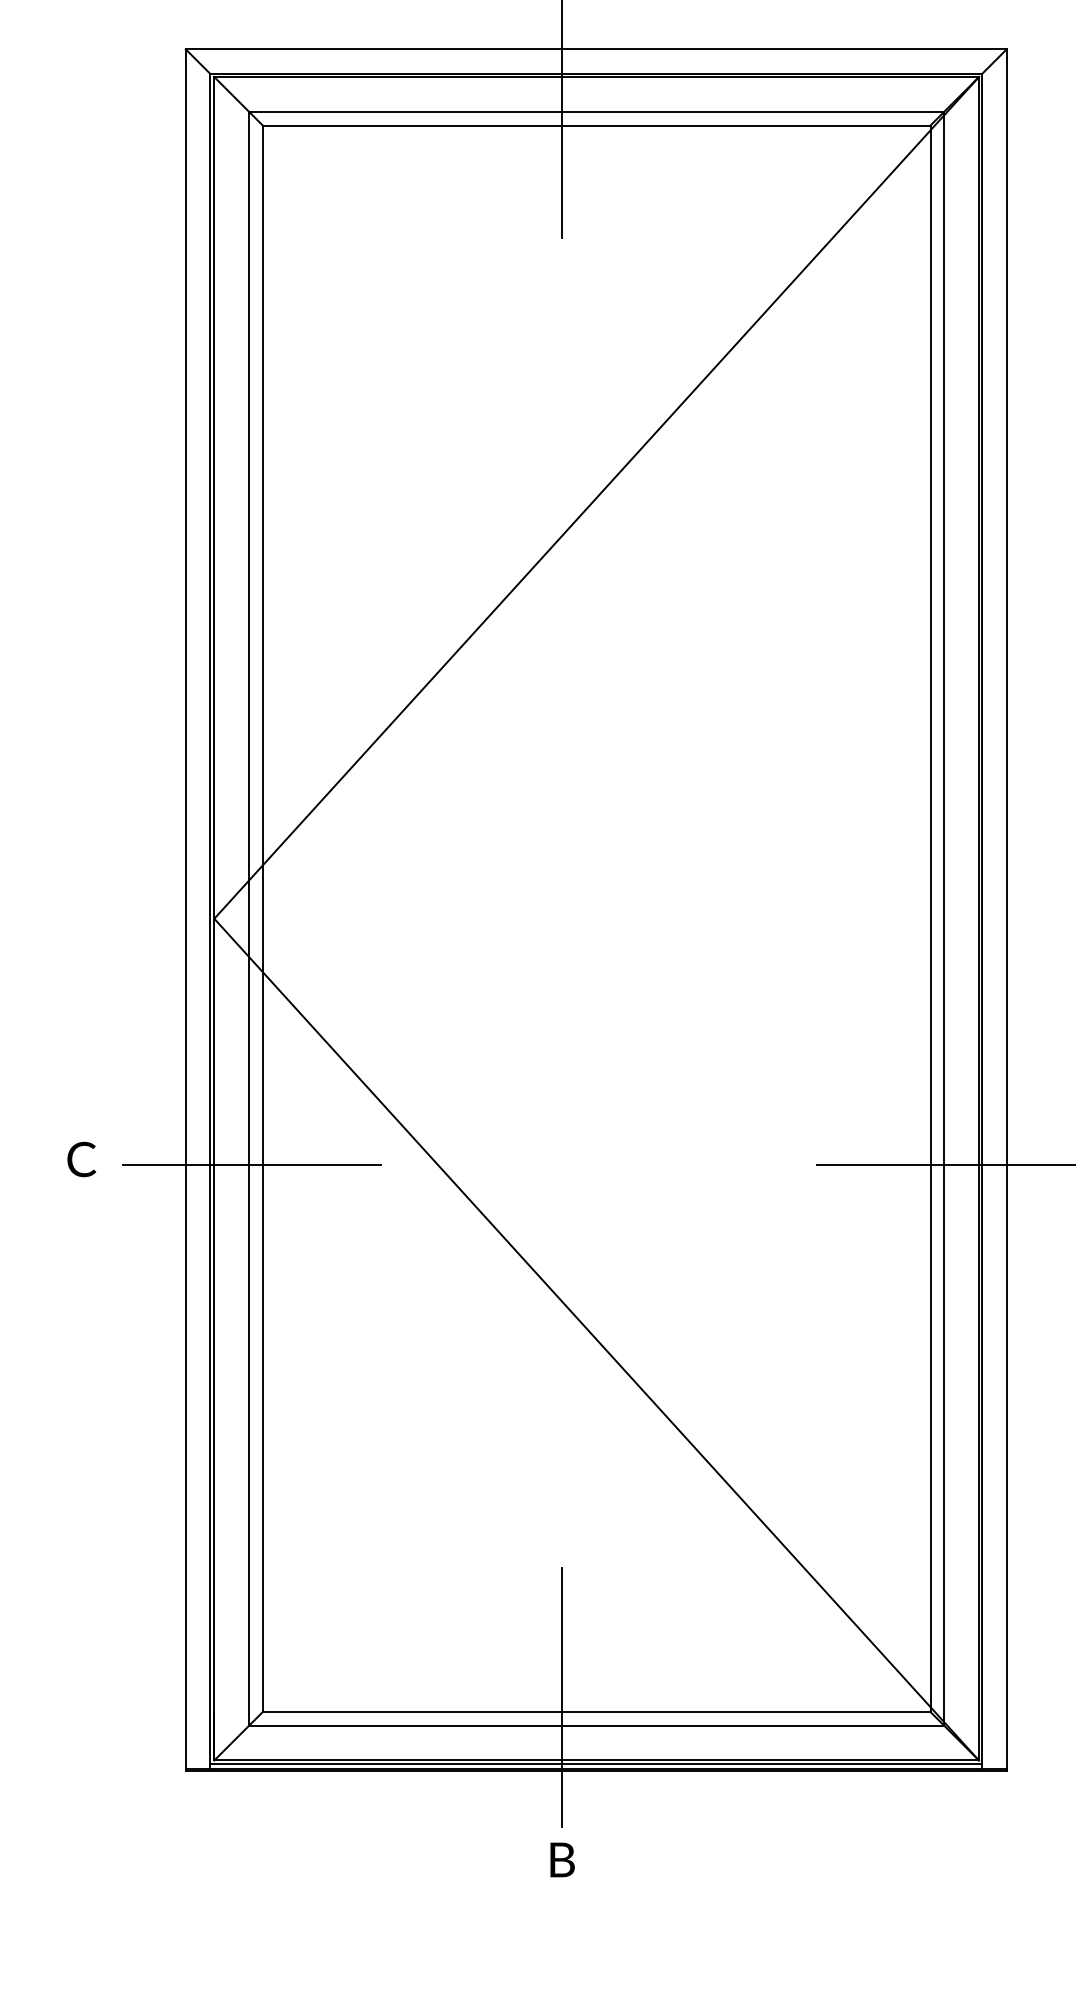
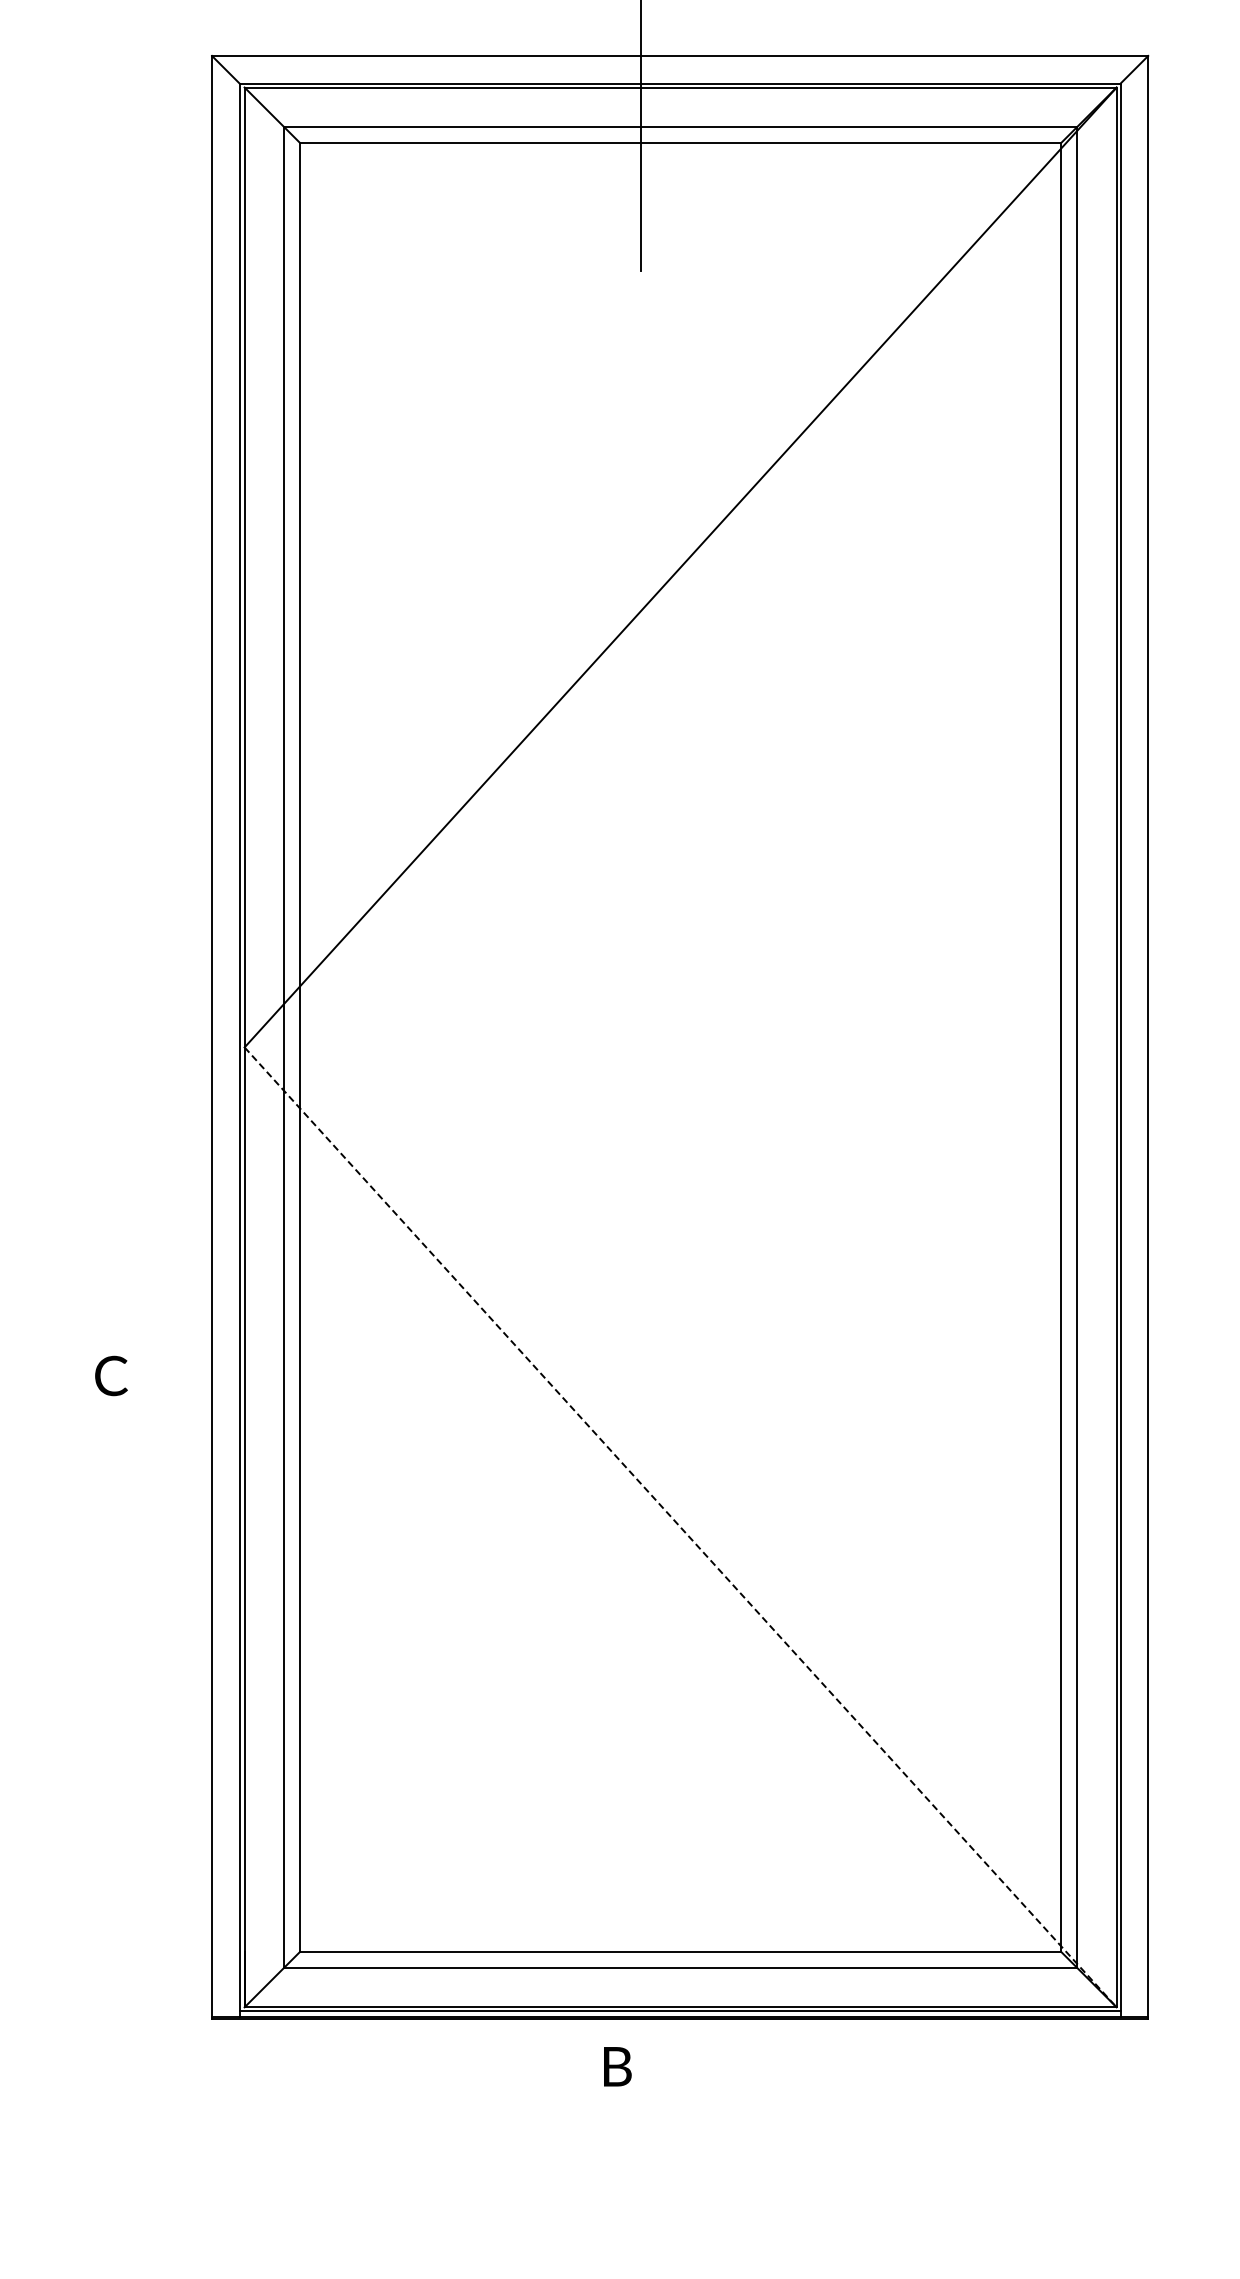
text: (81, 1159) -> (111, 1375), moved
line: (251, 1165) -> (287, 1328), removed
line: (945, 1165) -> (1078, 1328), removed
line: (596, 1339) -> (680, 1527), solid -> dashed
line: (561, 1697) -> (640, 1935), removed
text: (562, 1859) -> (617, 2066), moved

